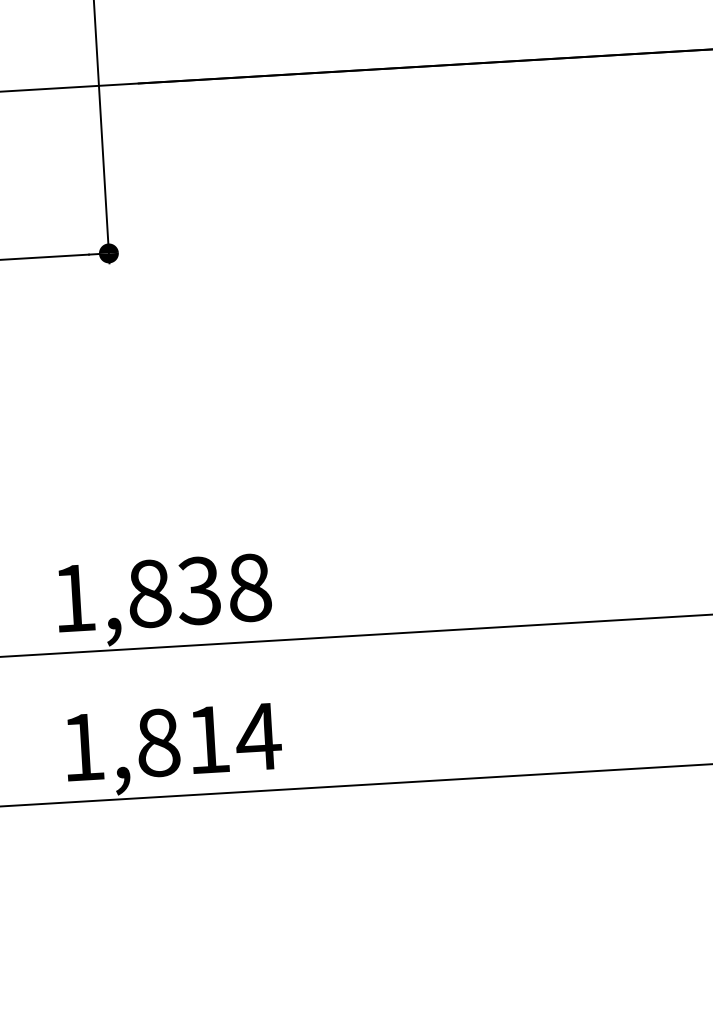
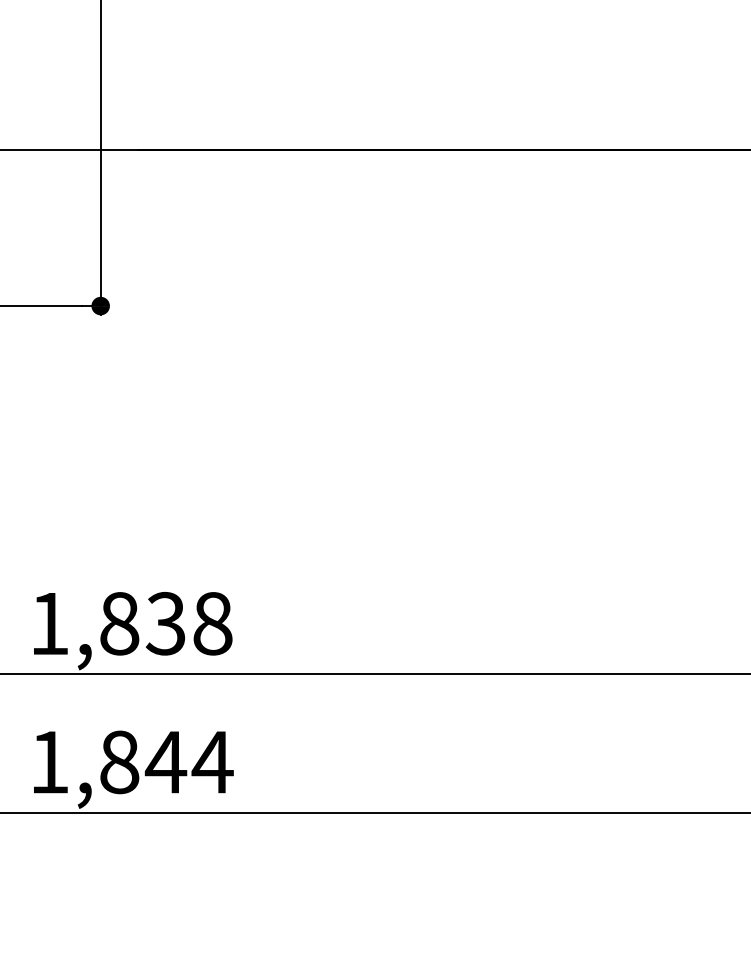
text: (207, 740) -> (165, 762), 1,814 -> 1,844

